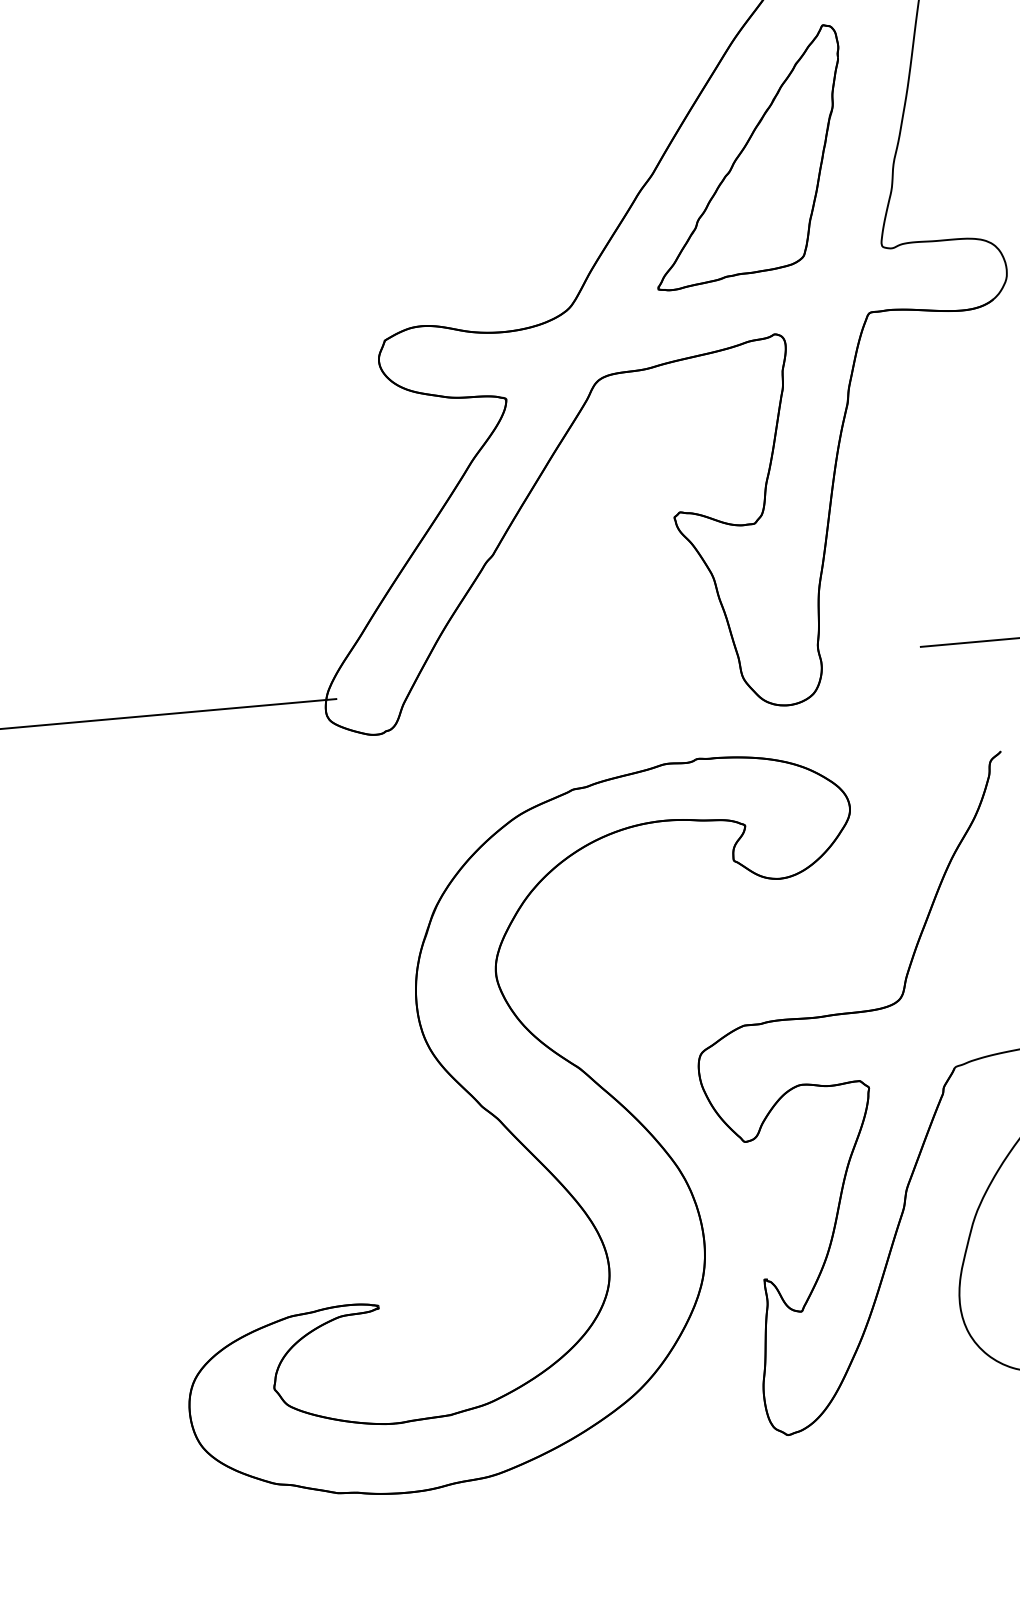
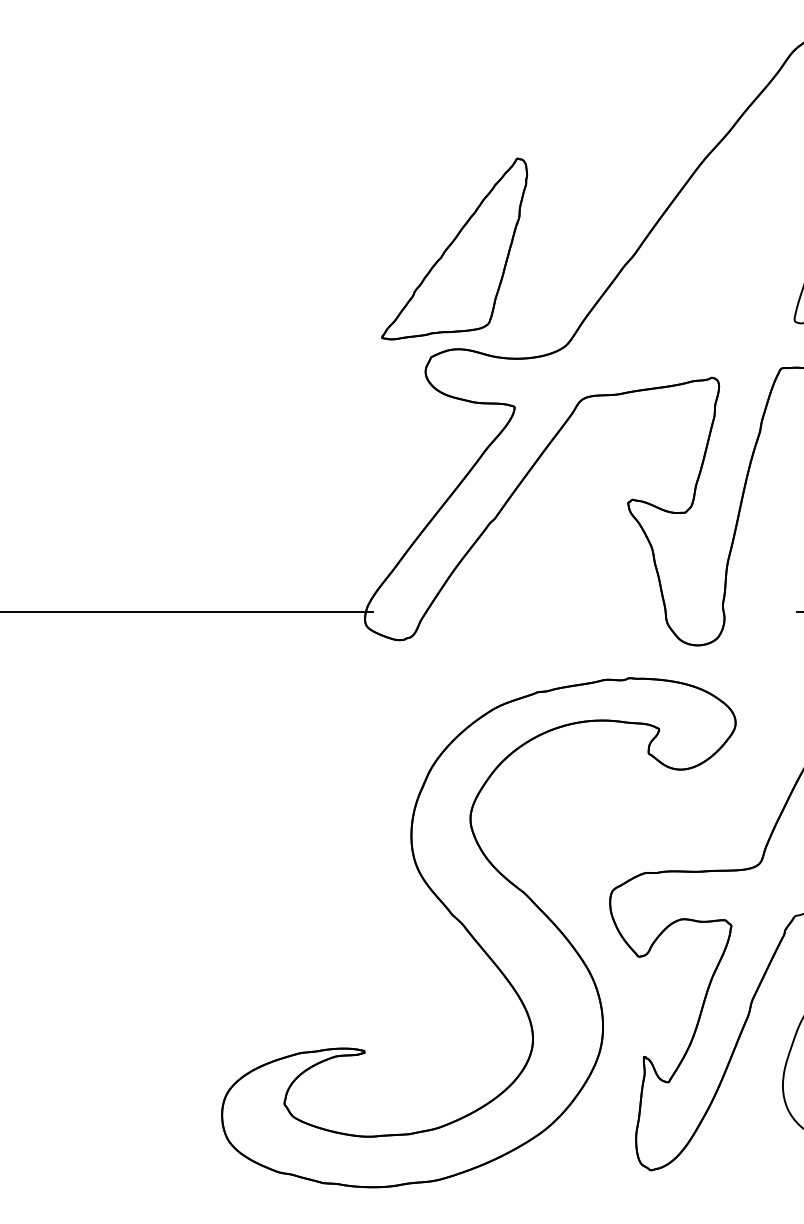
part: (747, 157) -> (454, 248), moved

